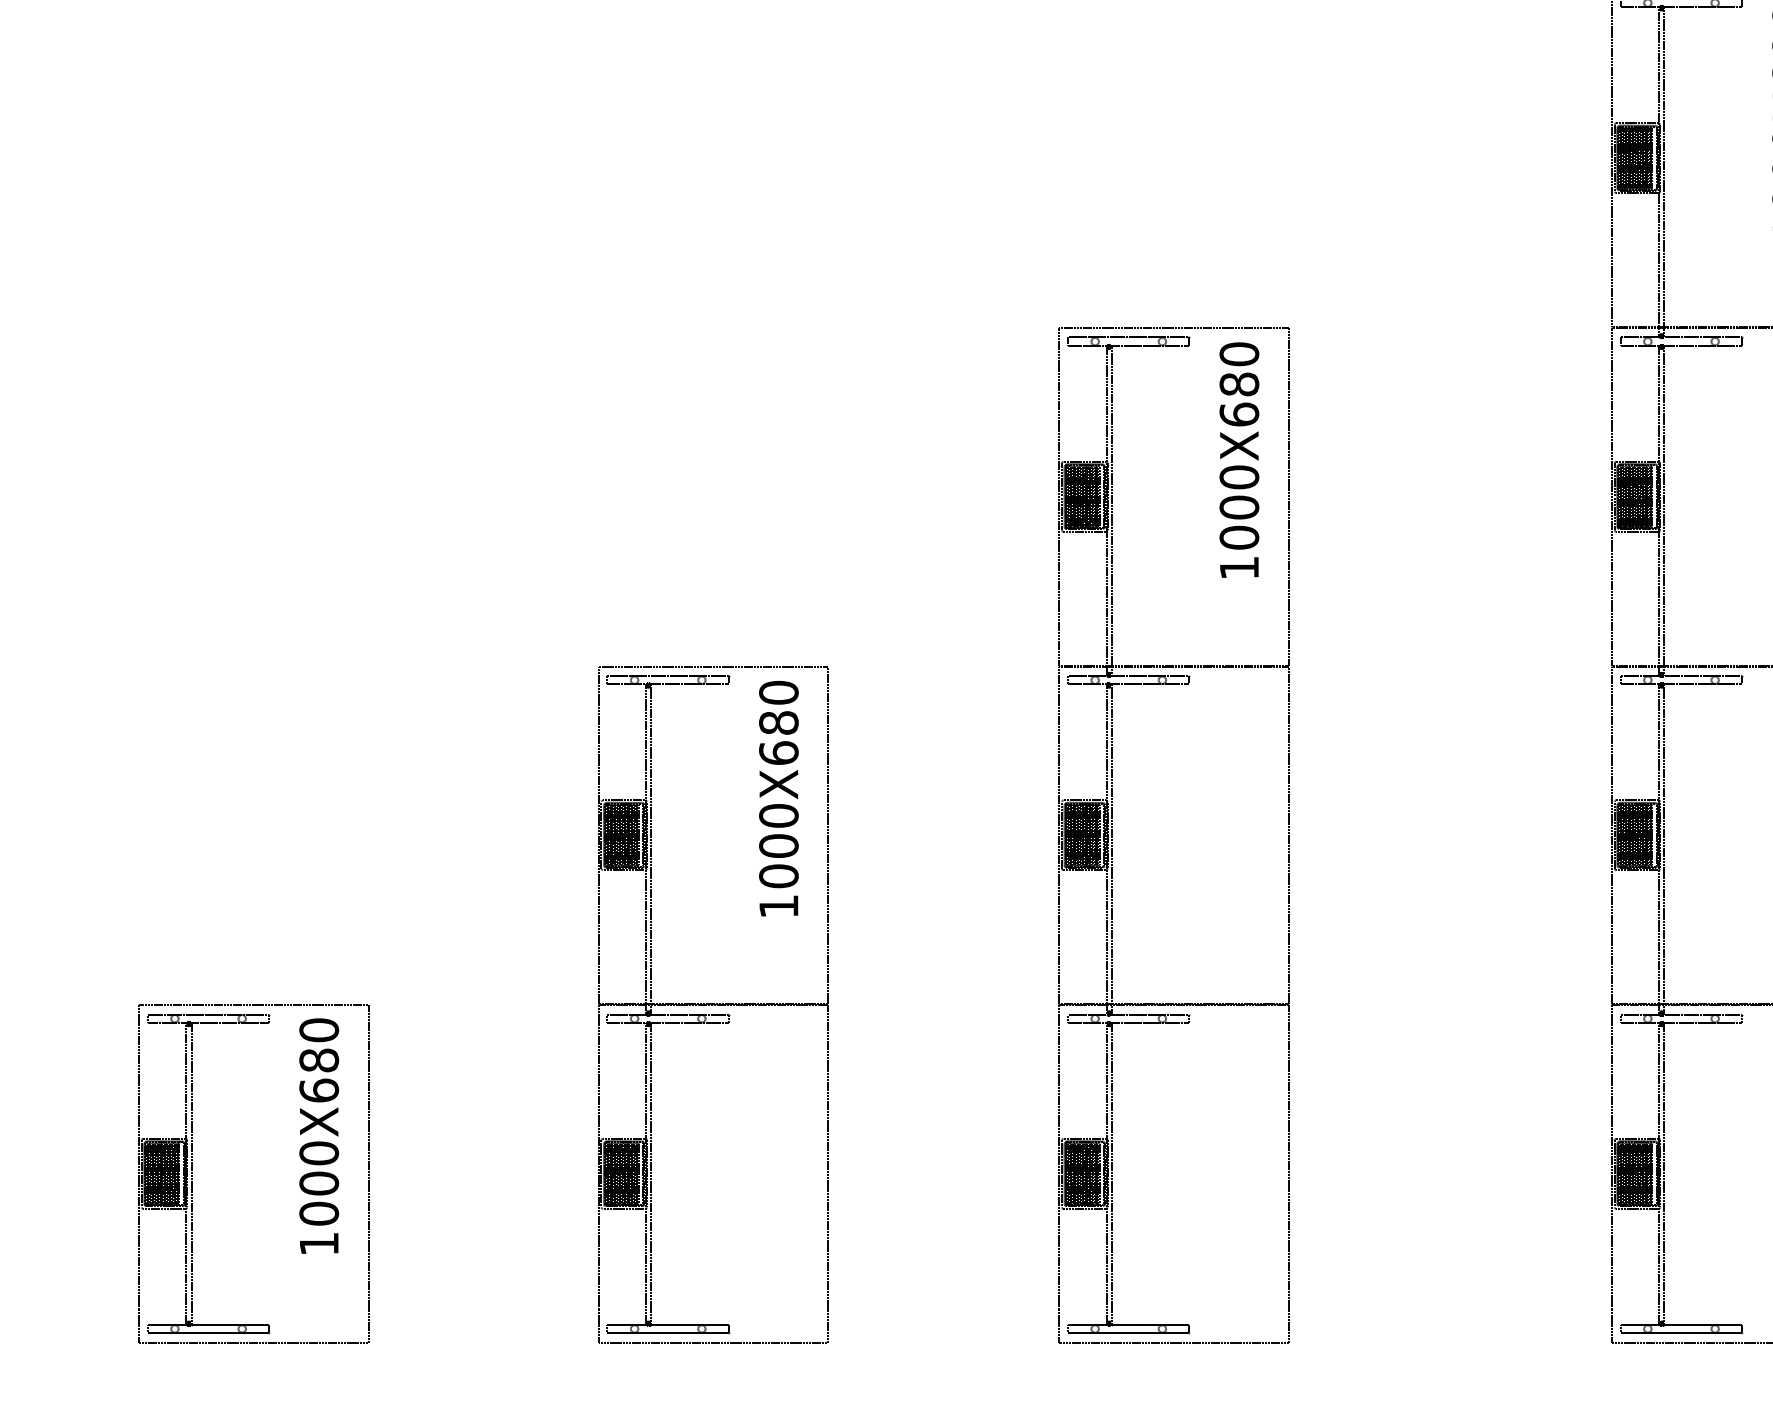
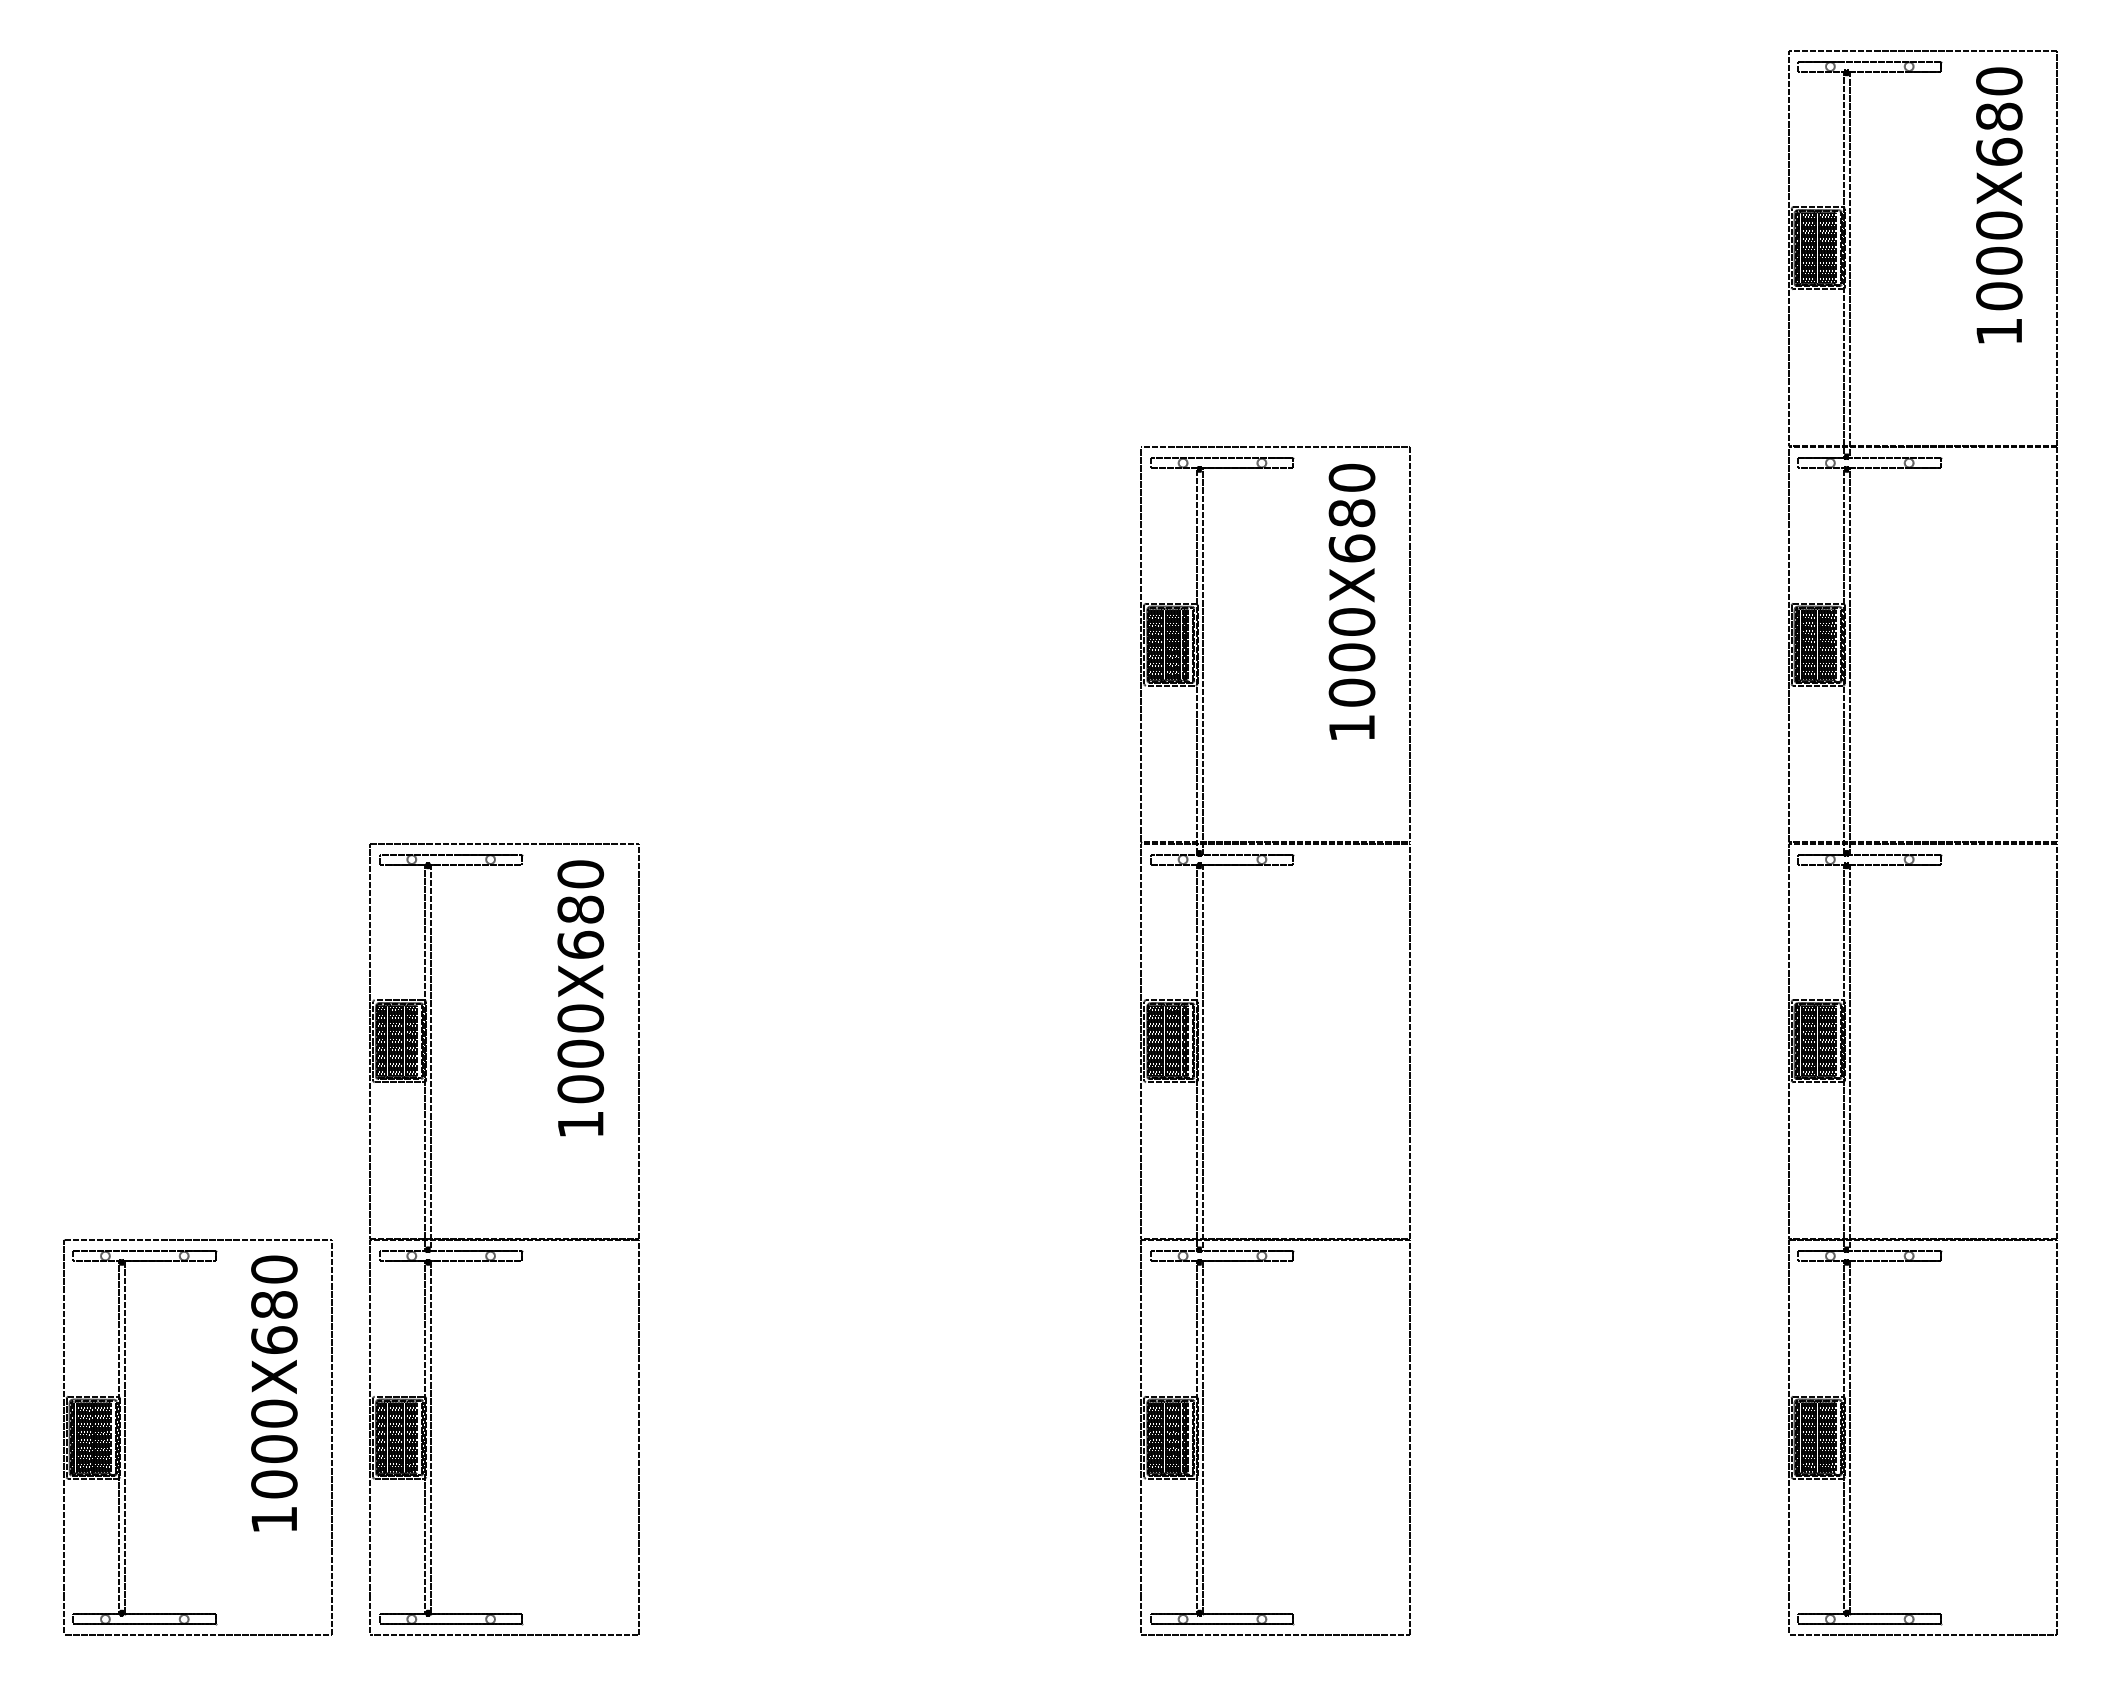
part: (713, 1004) -> (504, 1239), moved

